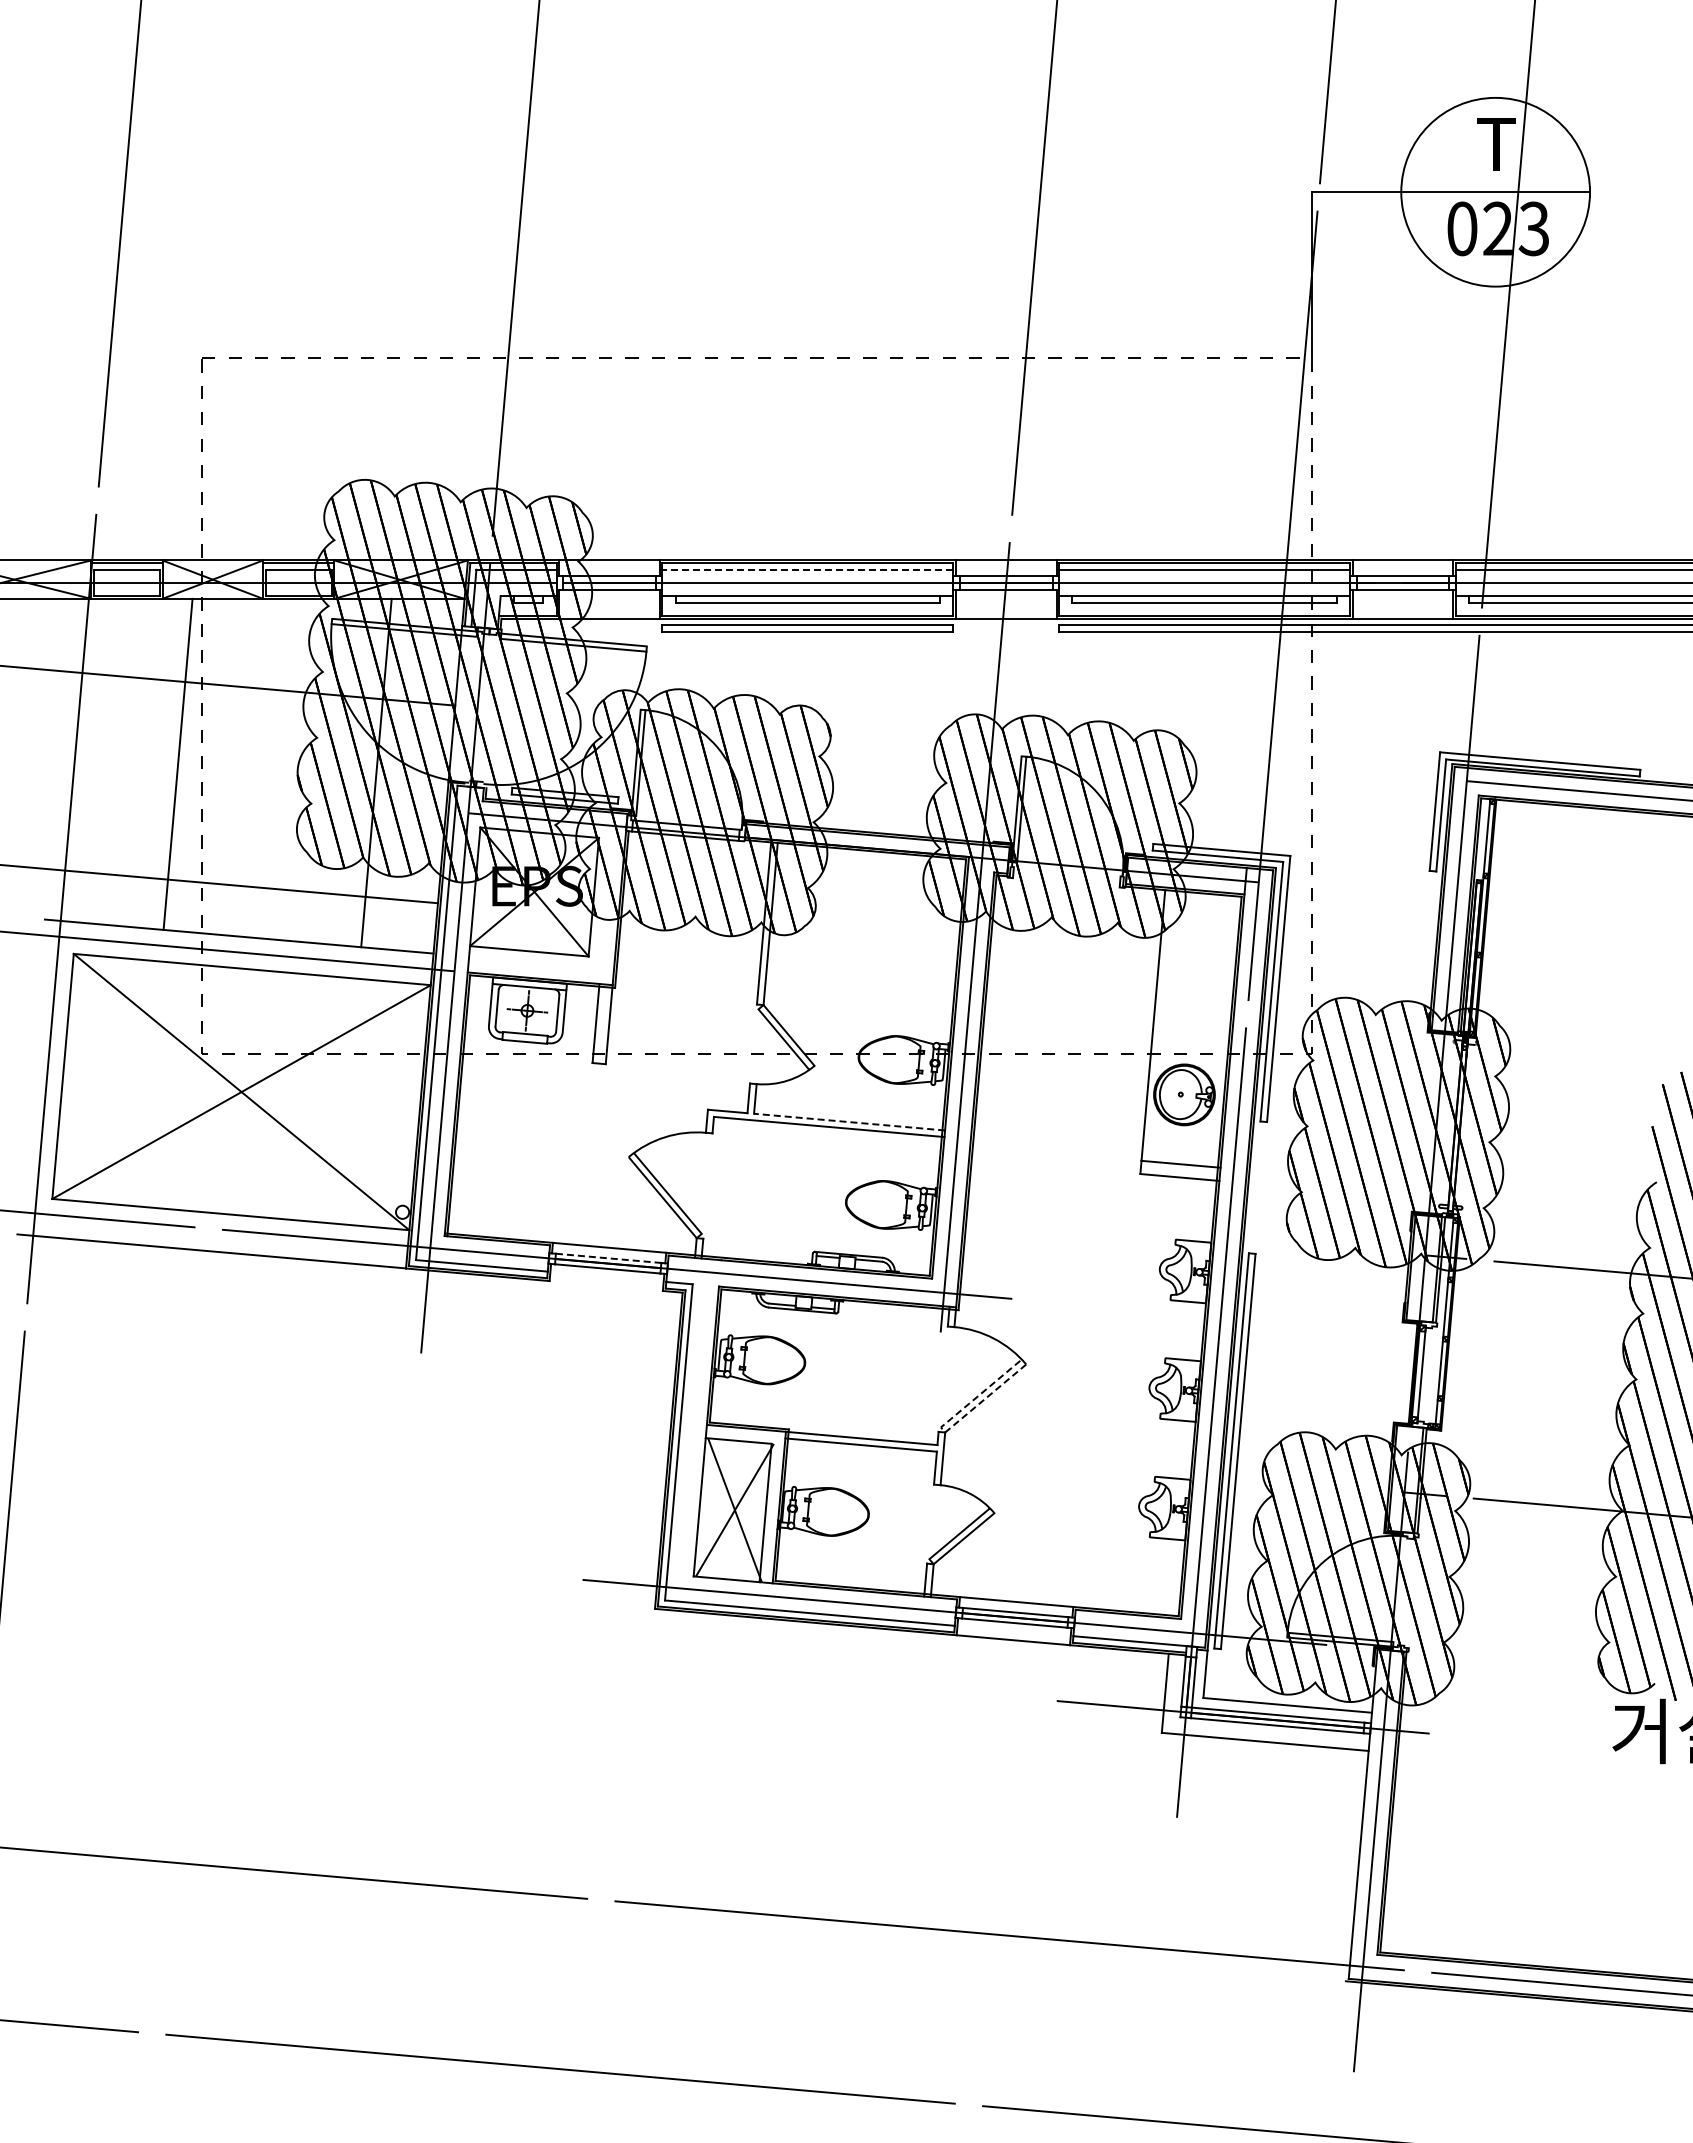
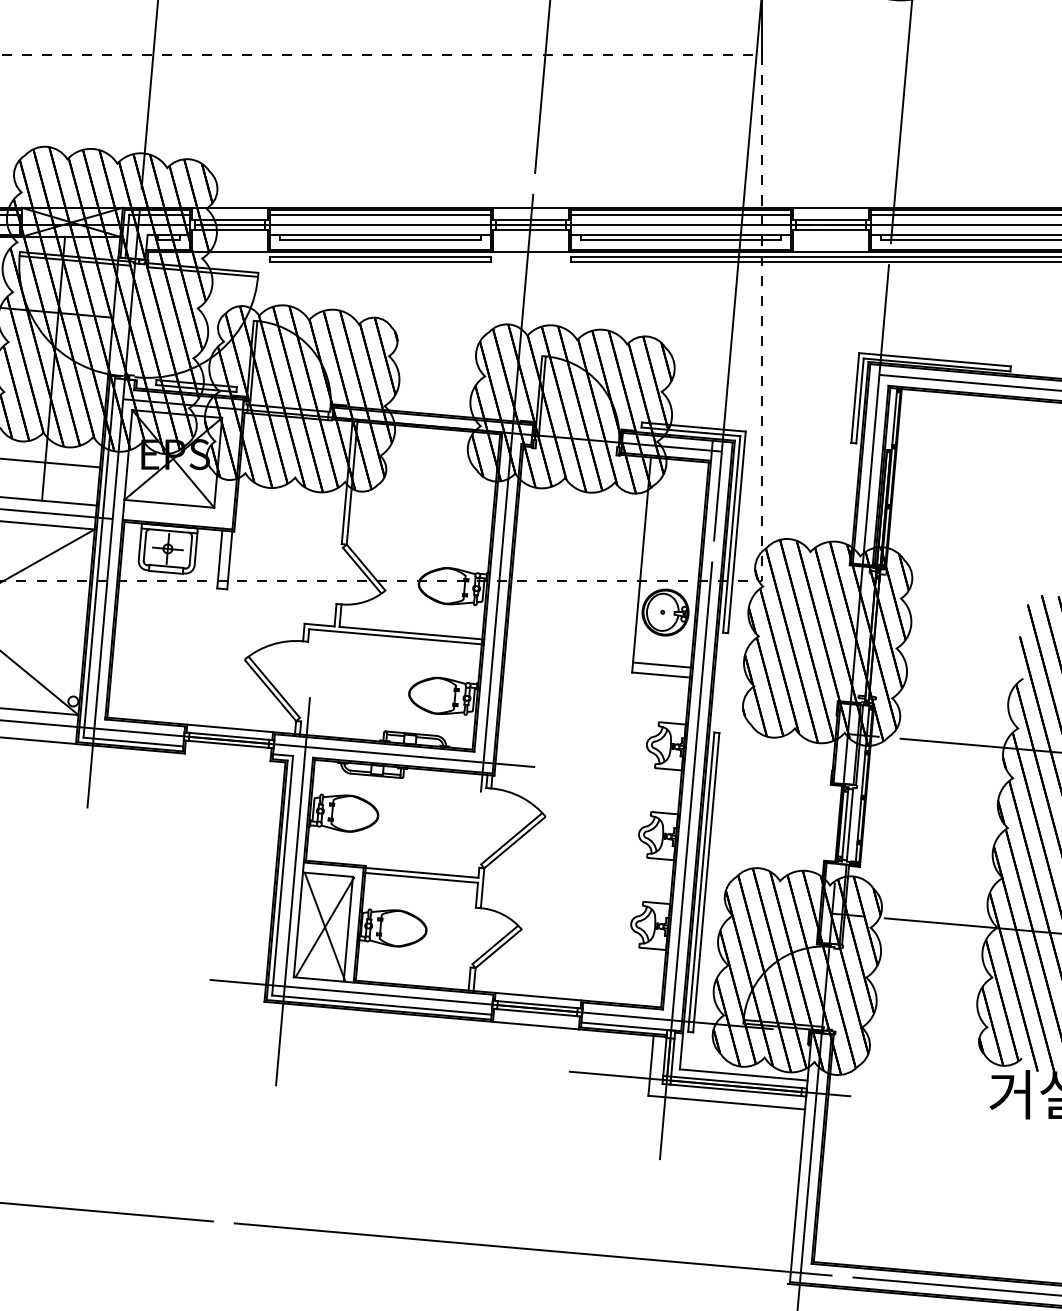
line: (807, 569) -> (380, 214), dashed -> solid
line: (849, 1122) -> (411, 633), dashed -> solid
line: (608, 1258) -> (229, 736), dashed -> solid
line: (1427, 1374) -> (849, 824), added
line: (942, 1429) -> (482, 866), dashed -> solid
line: (692, 1463) -> (292, 891), added

